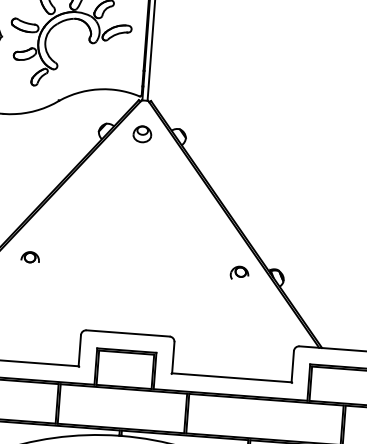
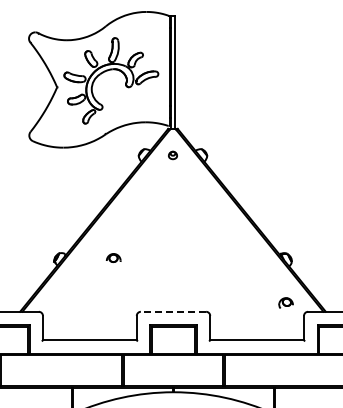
part: (141, 134) -> (172, 155), size x0.6
part: (30, 256) -> (113, 257), moved
part: (239, 272) -> (285, 302), moved
line: (128, 333) -> (173, 311), solid -> dashed

